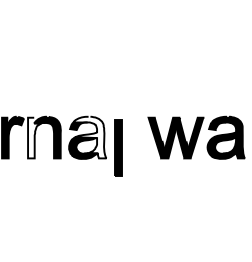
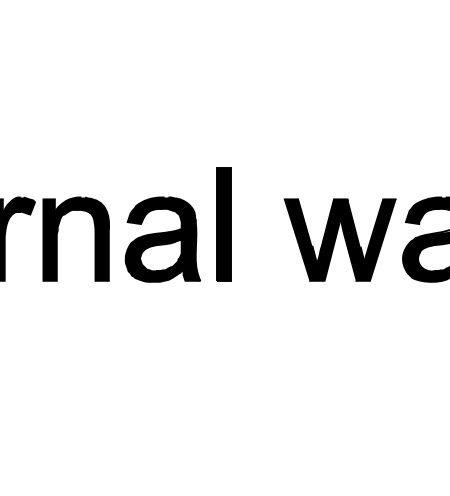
fill: (34, 137) -> (56, 238), added
fill: (89, 137) -> (166, 238), added
part: (118, 147) -> (224, 222), moved

